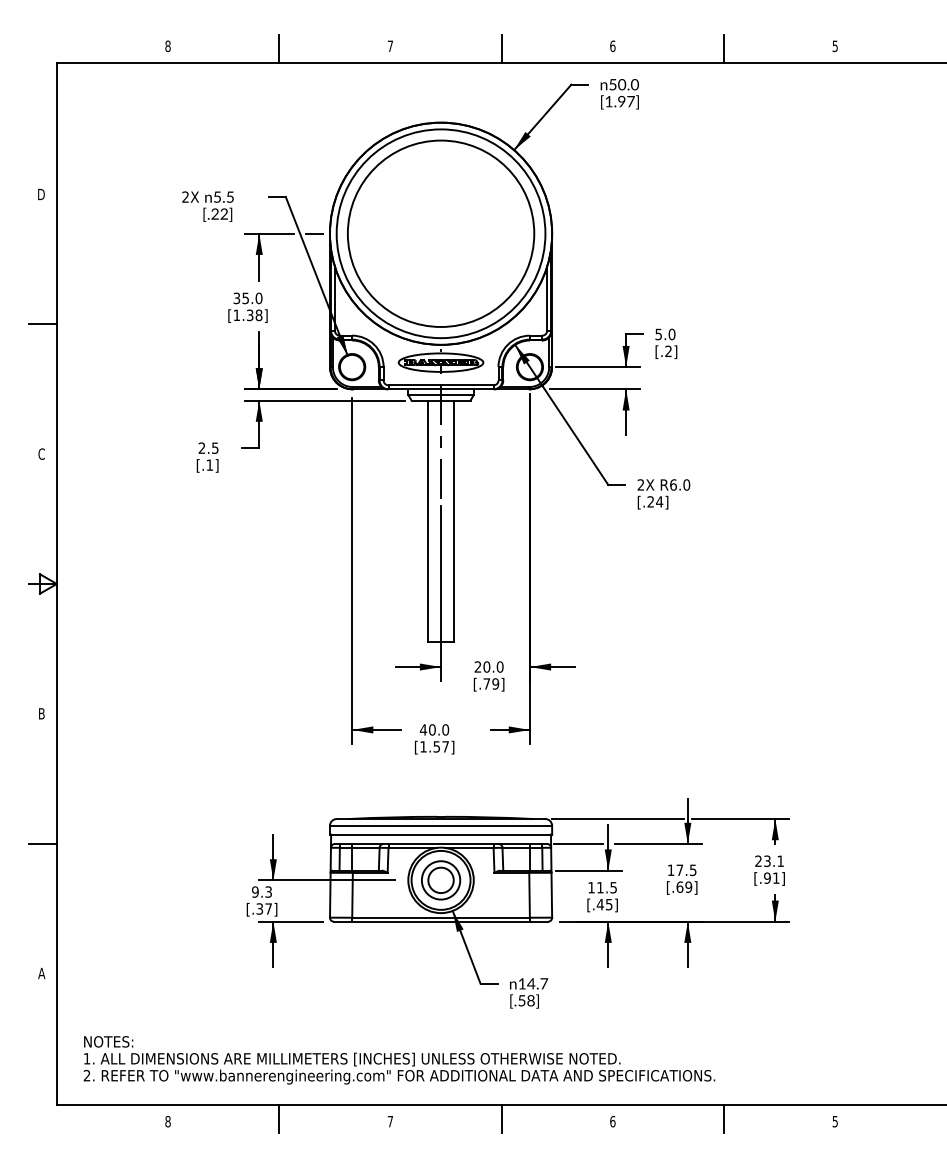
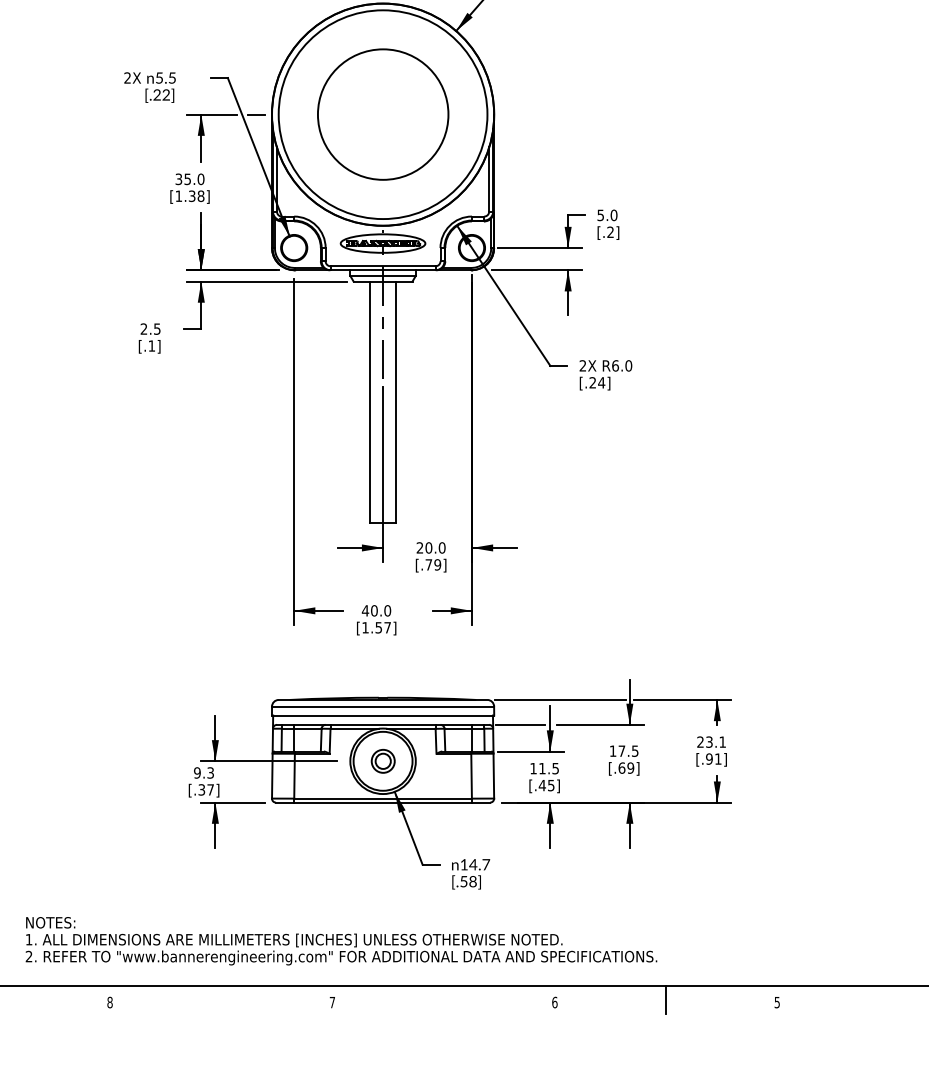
circle: (441, 233) -> (383, 114), size x0.7
part: (441, 880) -> (383, 761), size x0.6
line: (279, 1118) -> (221, 999), removed
line: (501, 1118) -> (443, 999), removed

